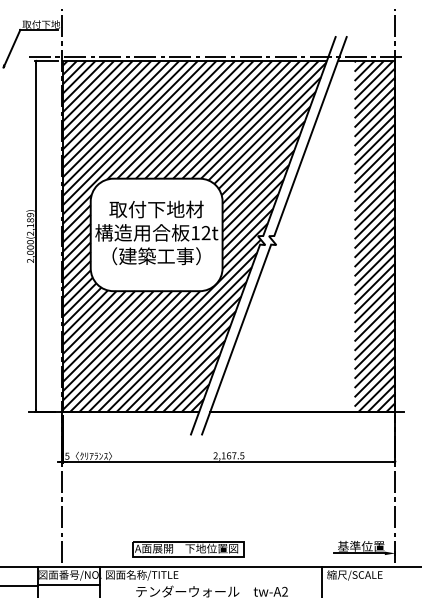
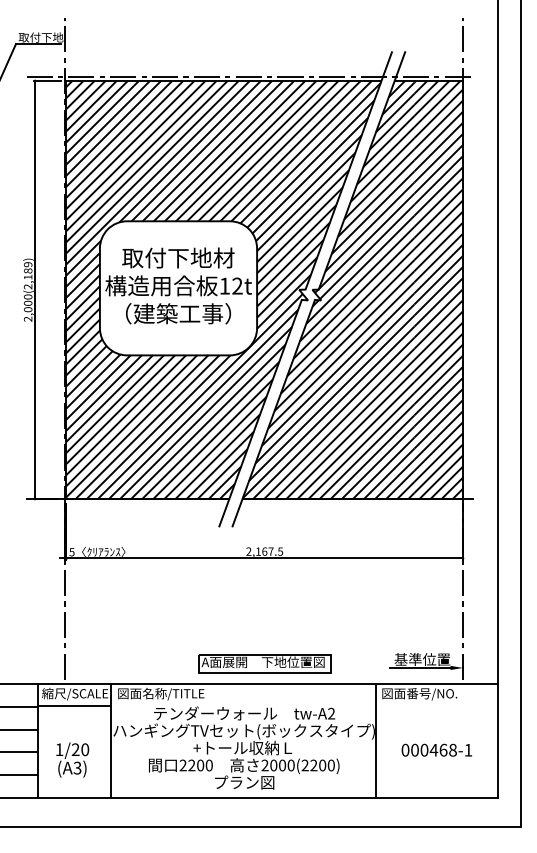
hatch: (282, 235) -> (328, 289), added
part: (187, 549) -> (264, 663), moved
text: (70, 574) -> (75, 693), 図面番号/NO. -> 縮尺/SCALE
text: (358, 574) -> (419, 693), 縮尺/SCALE -> 図面番号/NO.

